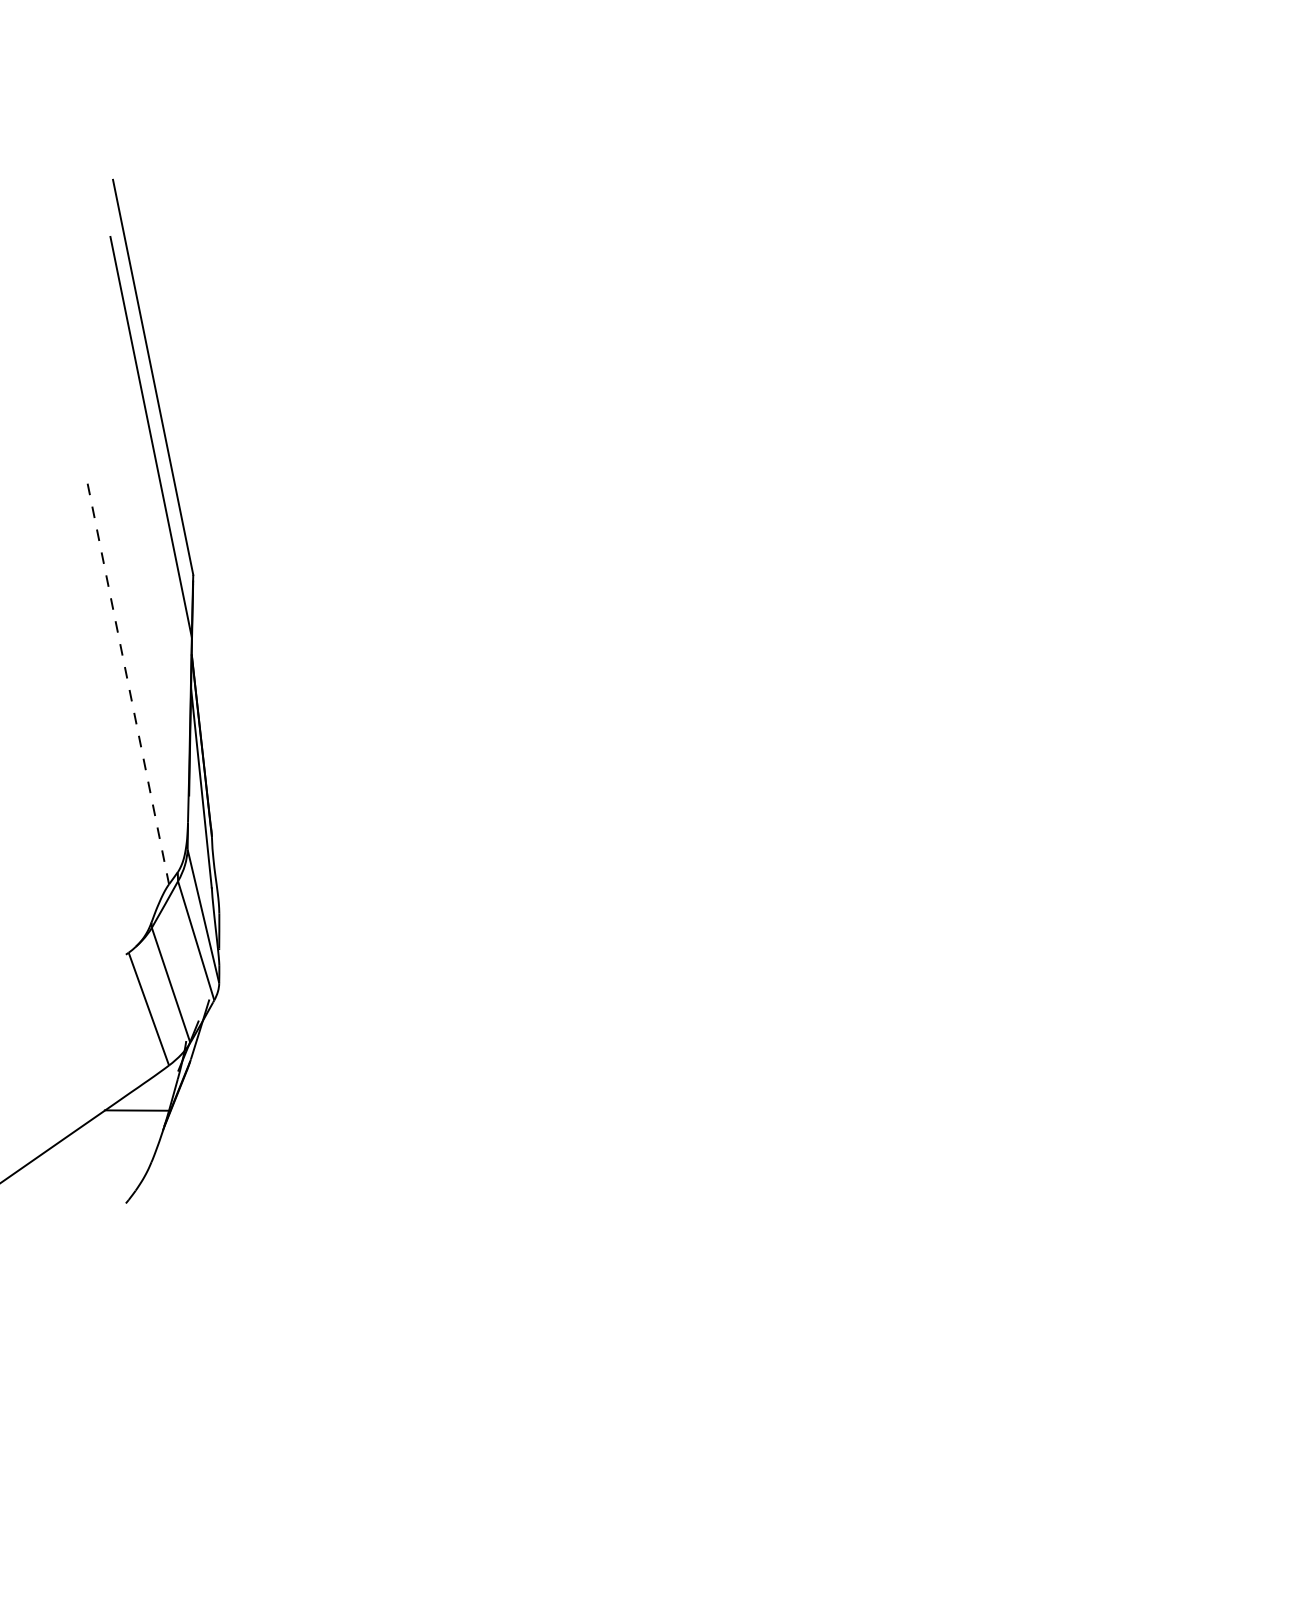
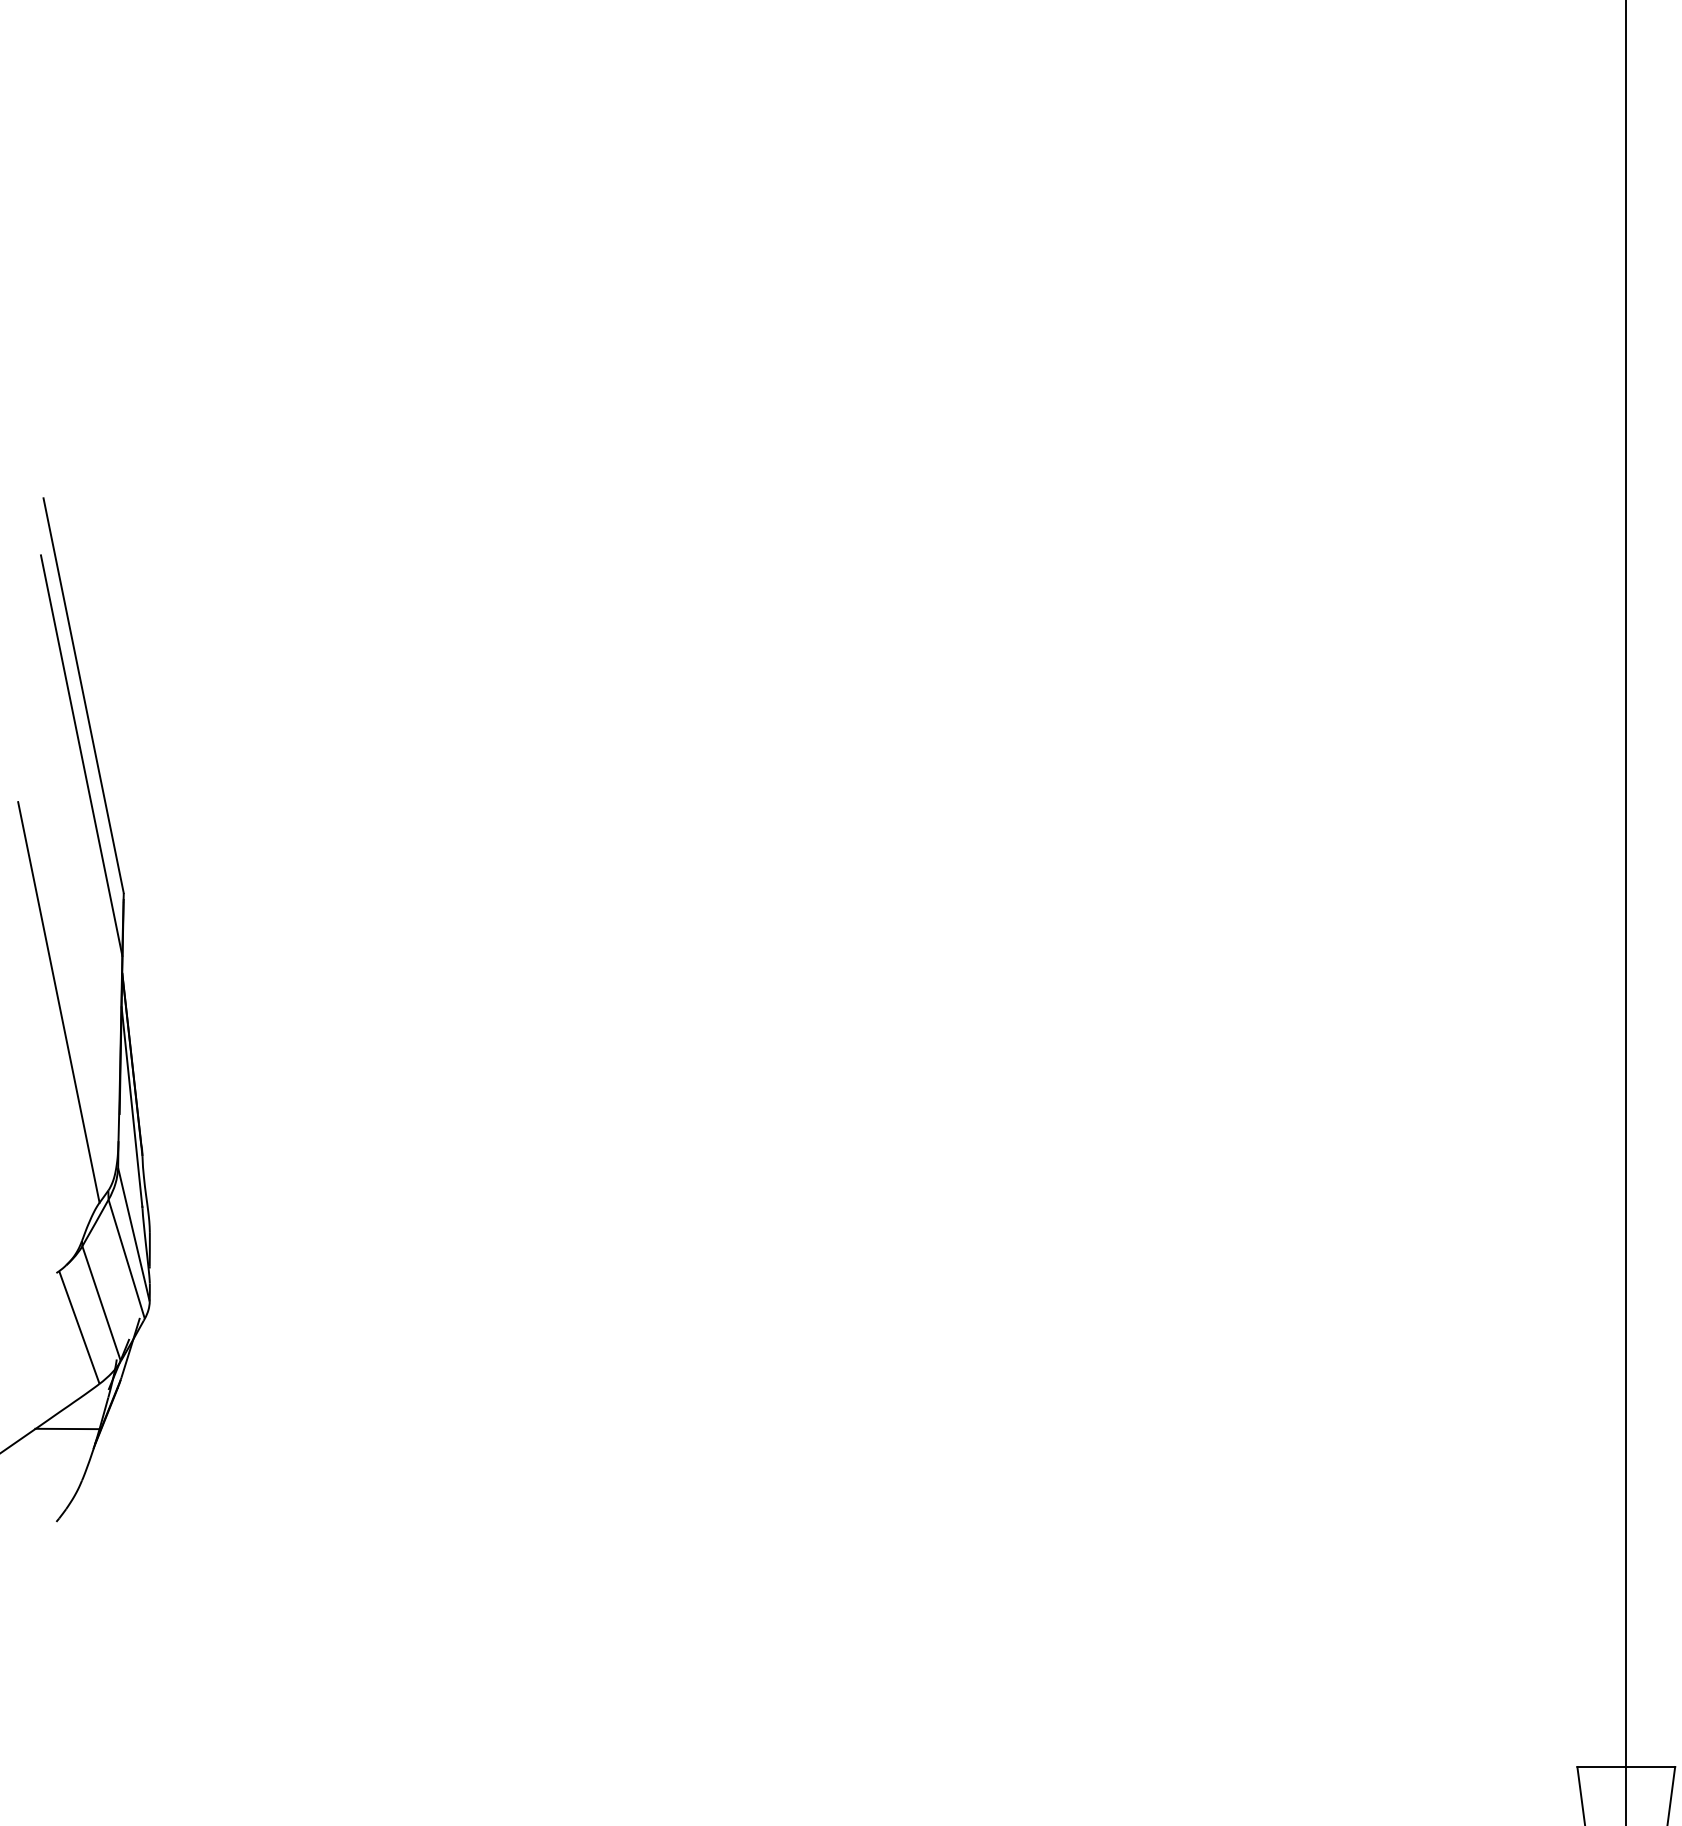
line: (127, 684) -> (58, 1002), dashed -> solid

